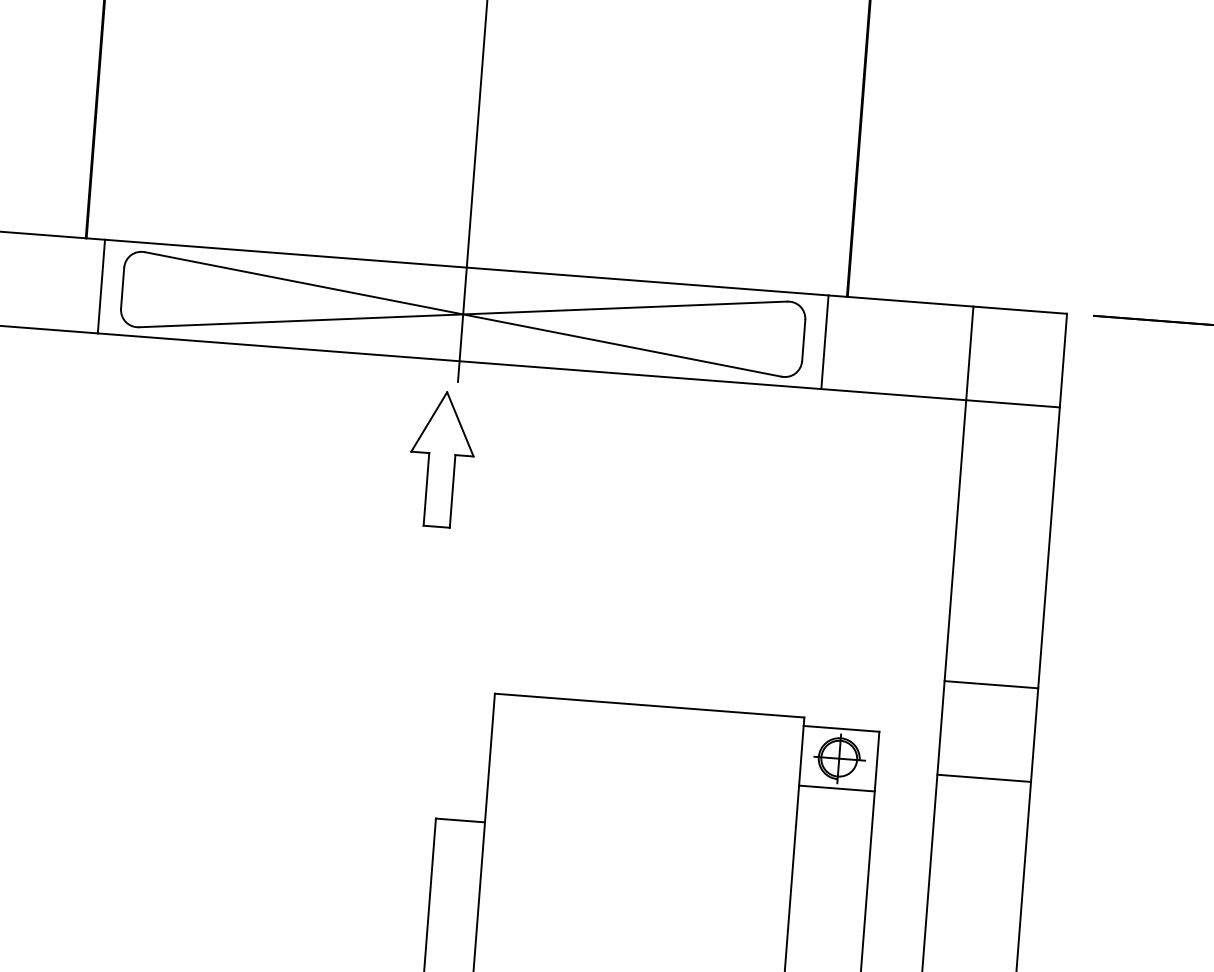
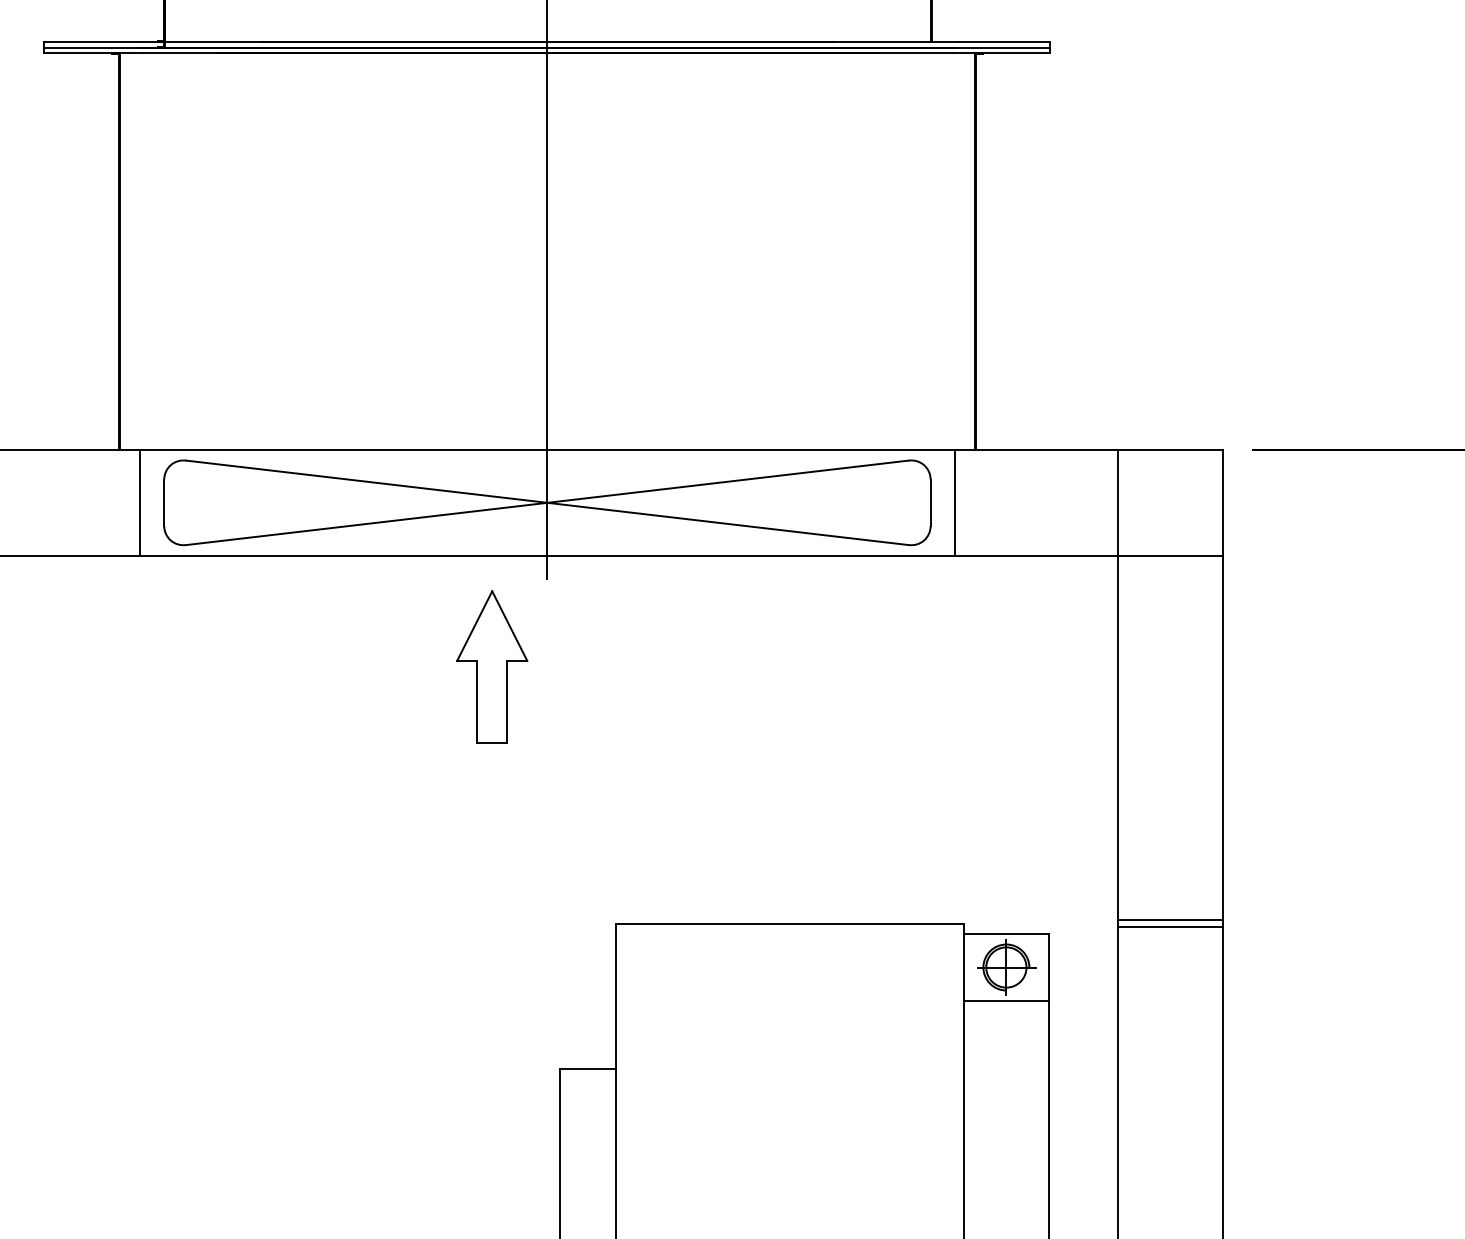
part: (442, 459) -> (492, 666), moved
line: (990, 684) -> (1169, 919), moved
line: (983, 778) -> (1169, 927), moved

